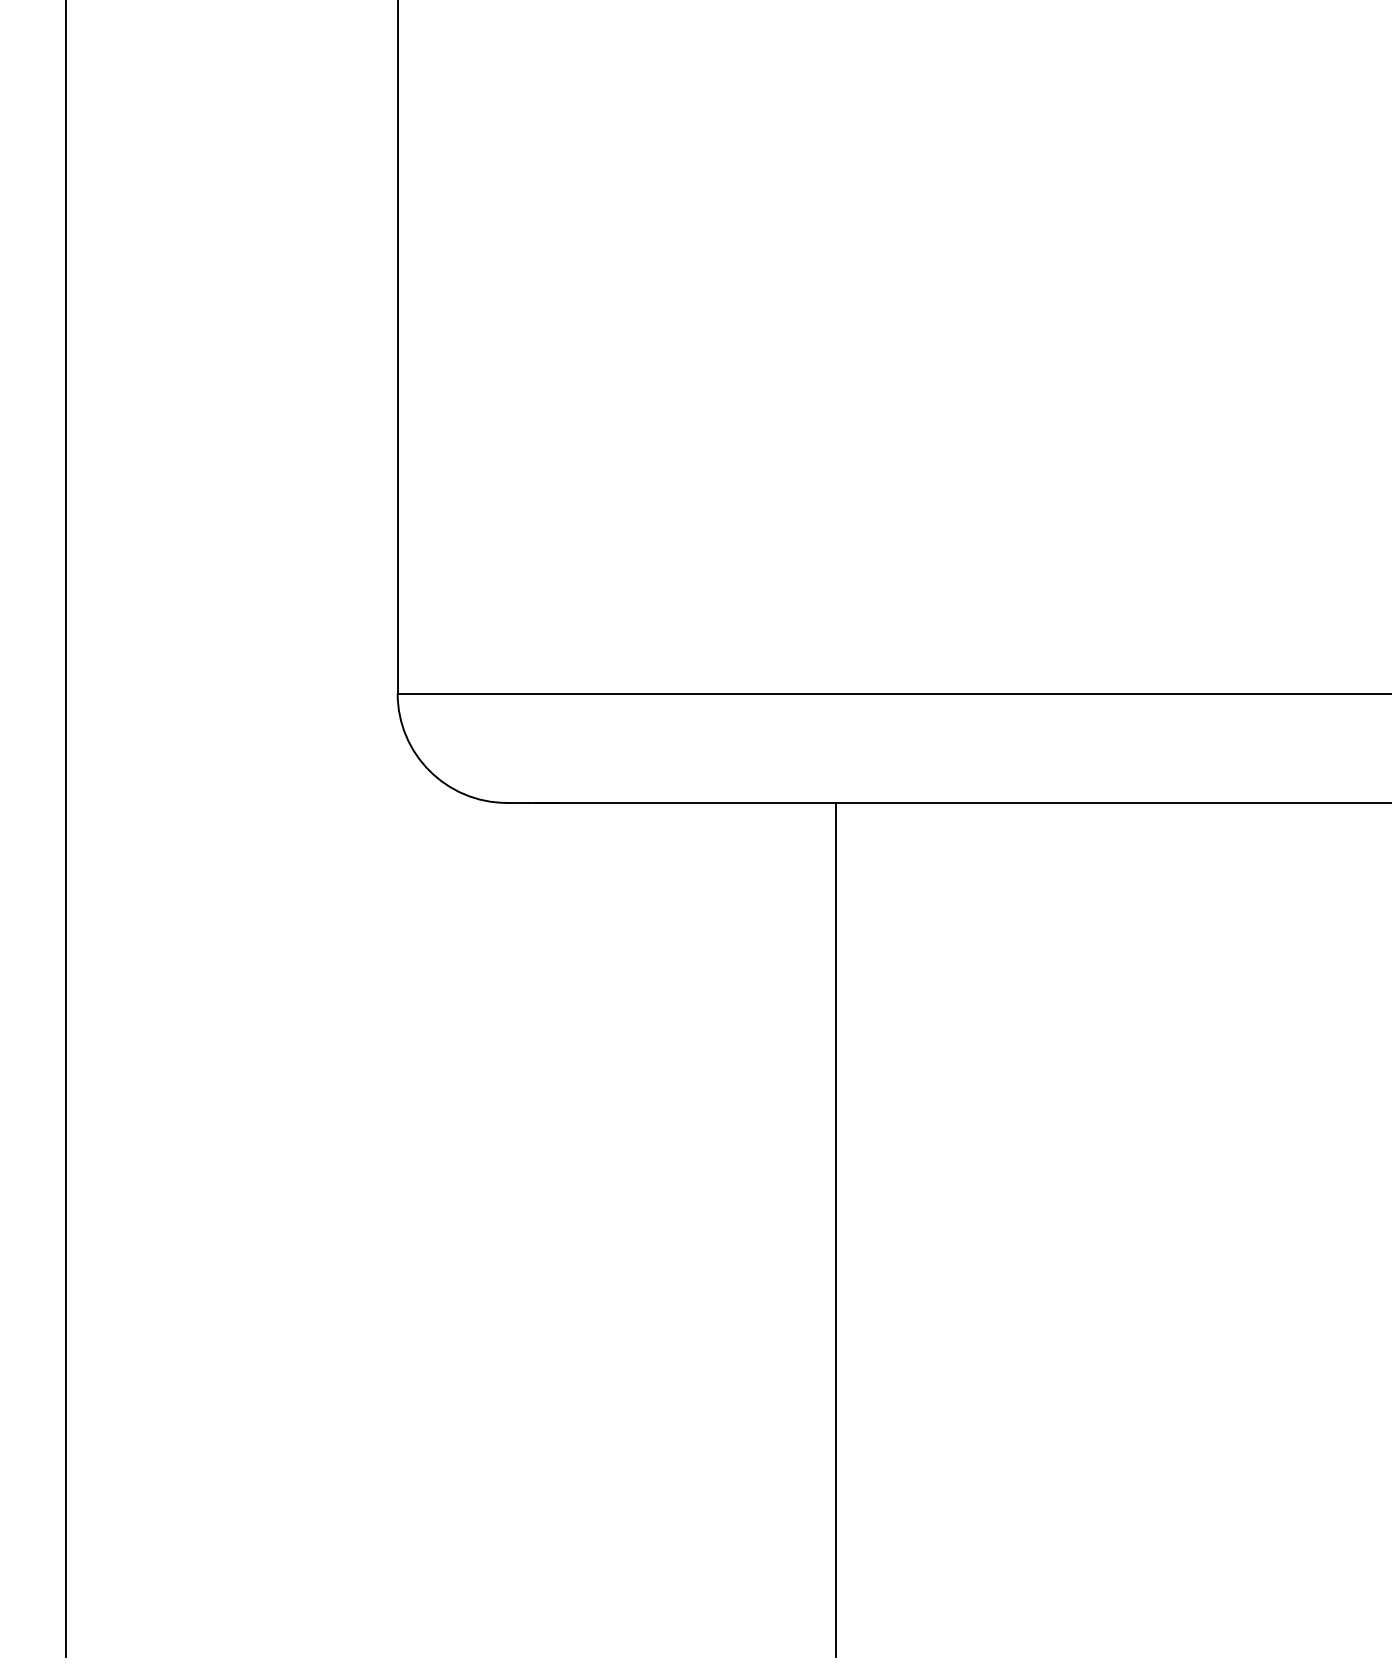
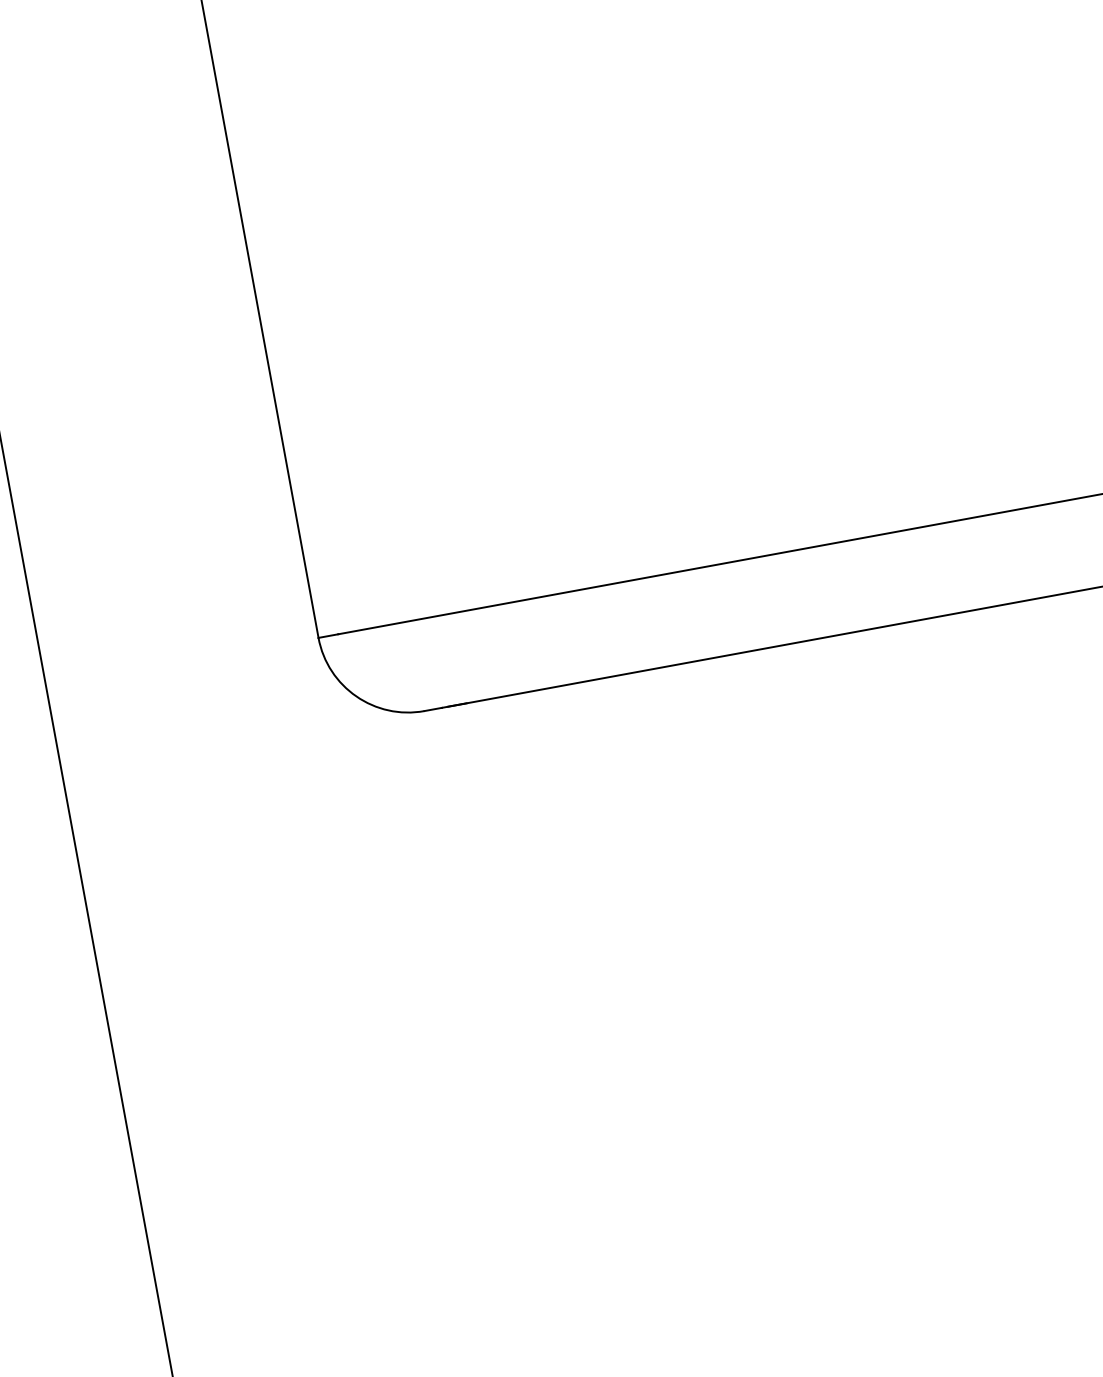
line: (836, 1229) -> (759, 1011), removed

